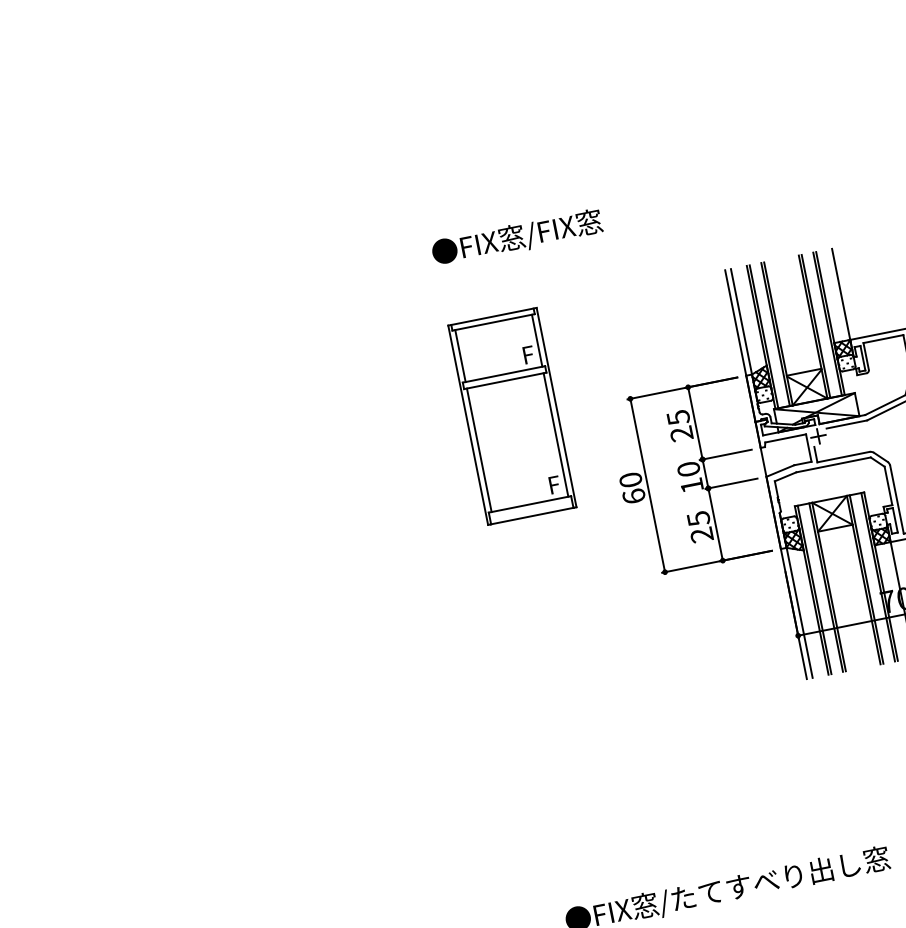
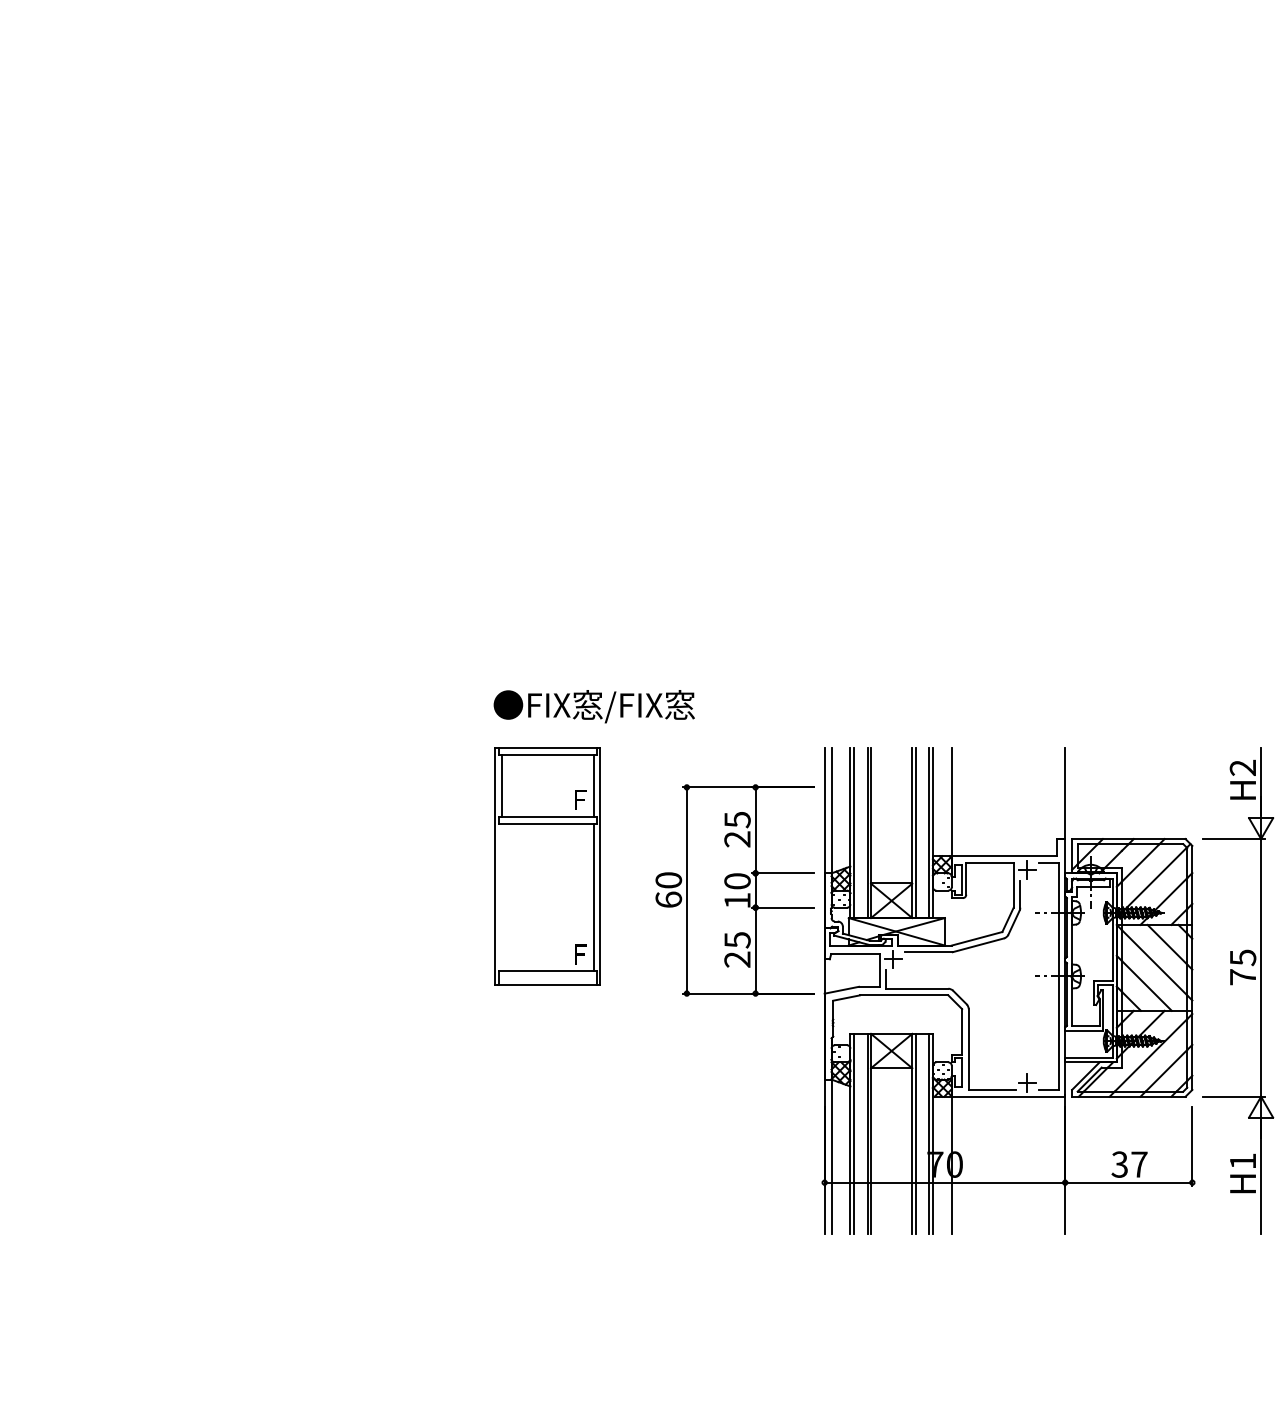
text: (516, 238) -> (593, 706), moved
line: (479, 450) -> (502, 897), removed
part: (687, 477) -> (734, 890), moved

